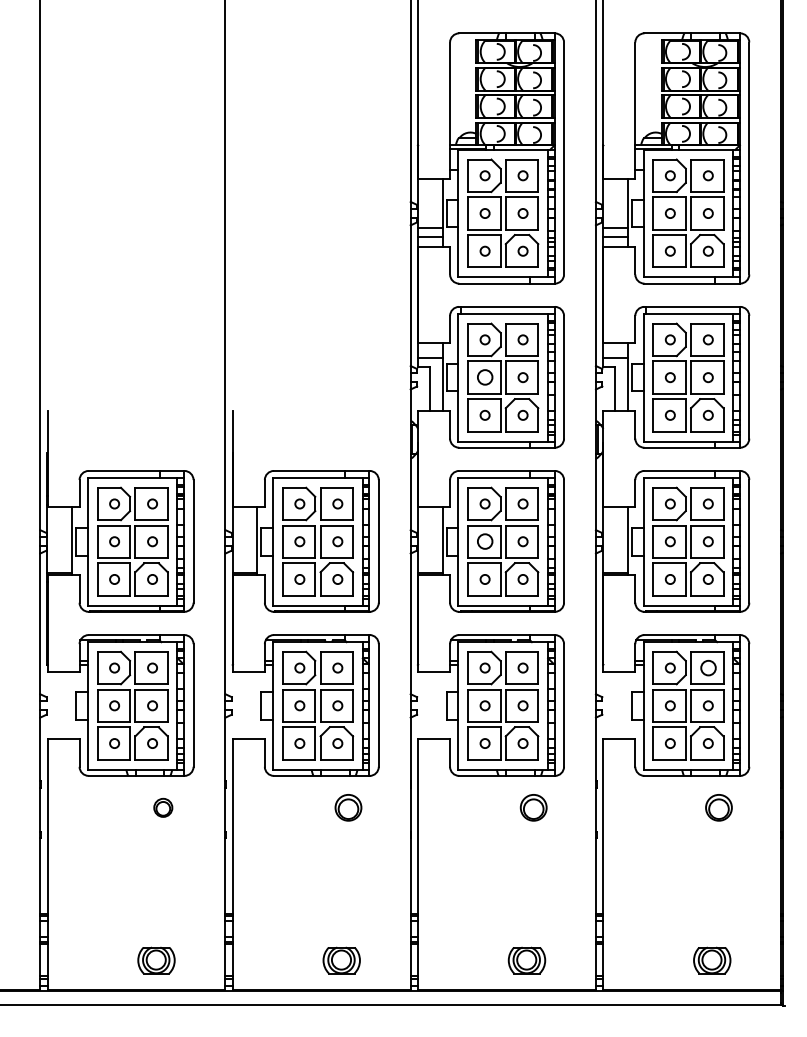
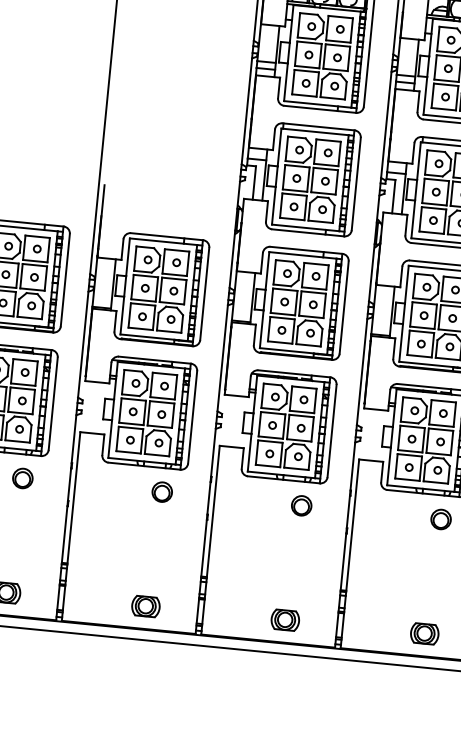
circle: (484, 377) -> (296, 178), size x0.62
circle: (484, 541) -> (284, 301), size x0.62
circle: (707, 667) -> (442, 413), size x0.62
part: (163, 807) -> (23, 478), size x1.43

